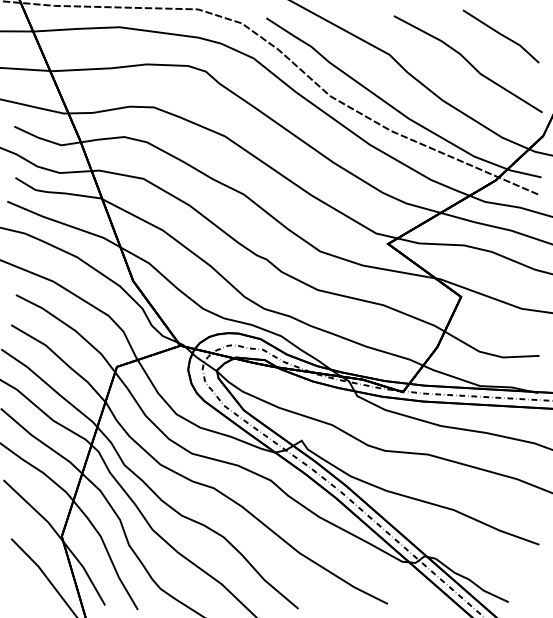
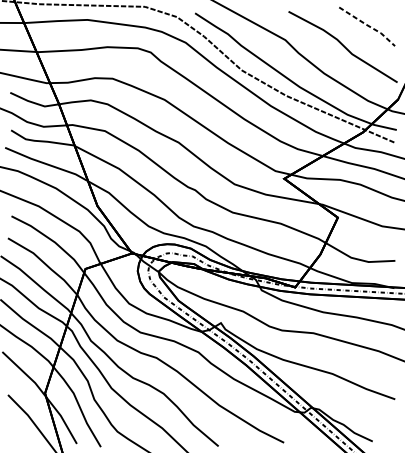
line: (502, 35) -> (368, 25), solid -> dashed

